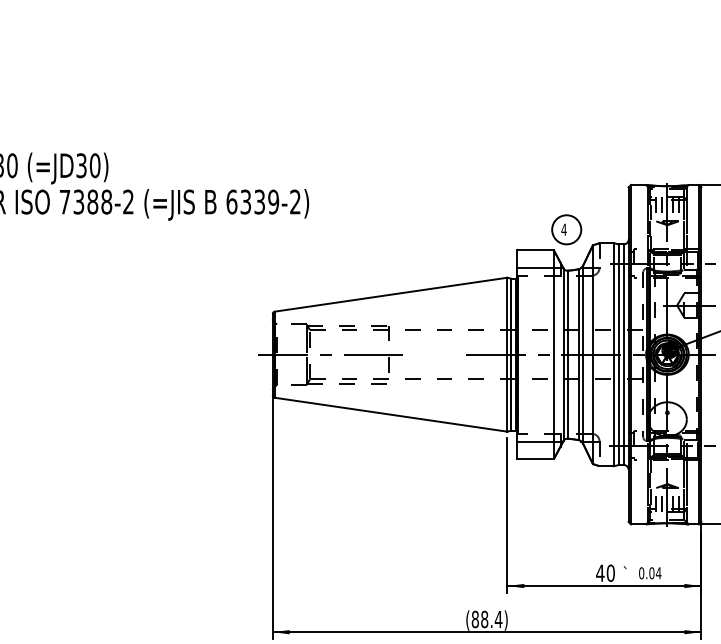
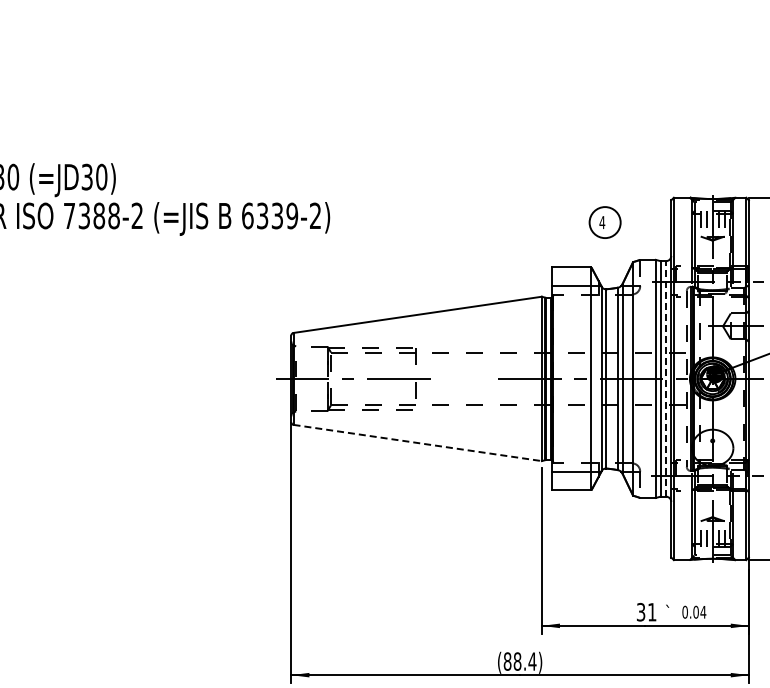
part: (566, 229) -> (604, 222), moved
line: (624, 354) -> (666, 378), solid -> dashed
line: (391, 415) -> (418, 443), solid -> dashed
text: (605, 572) -> (646, 611), 40 -> 31

